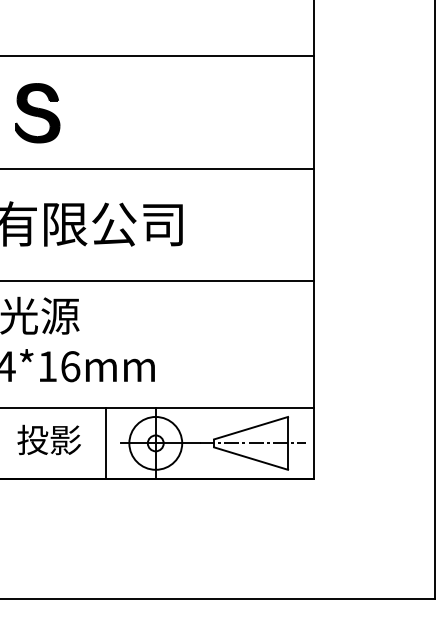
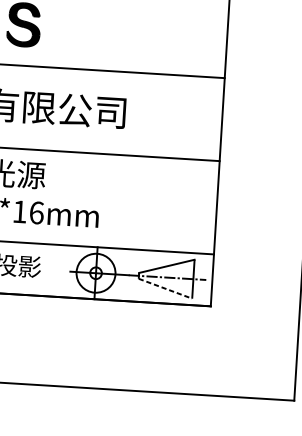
line: (106, 443) -> (59, 271), removed
line: (251, 458) -> (165, 288), solid -> dashed

